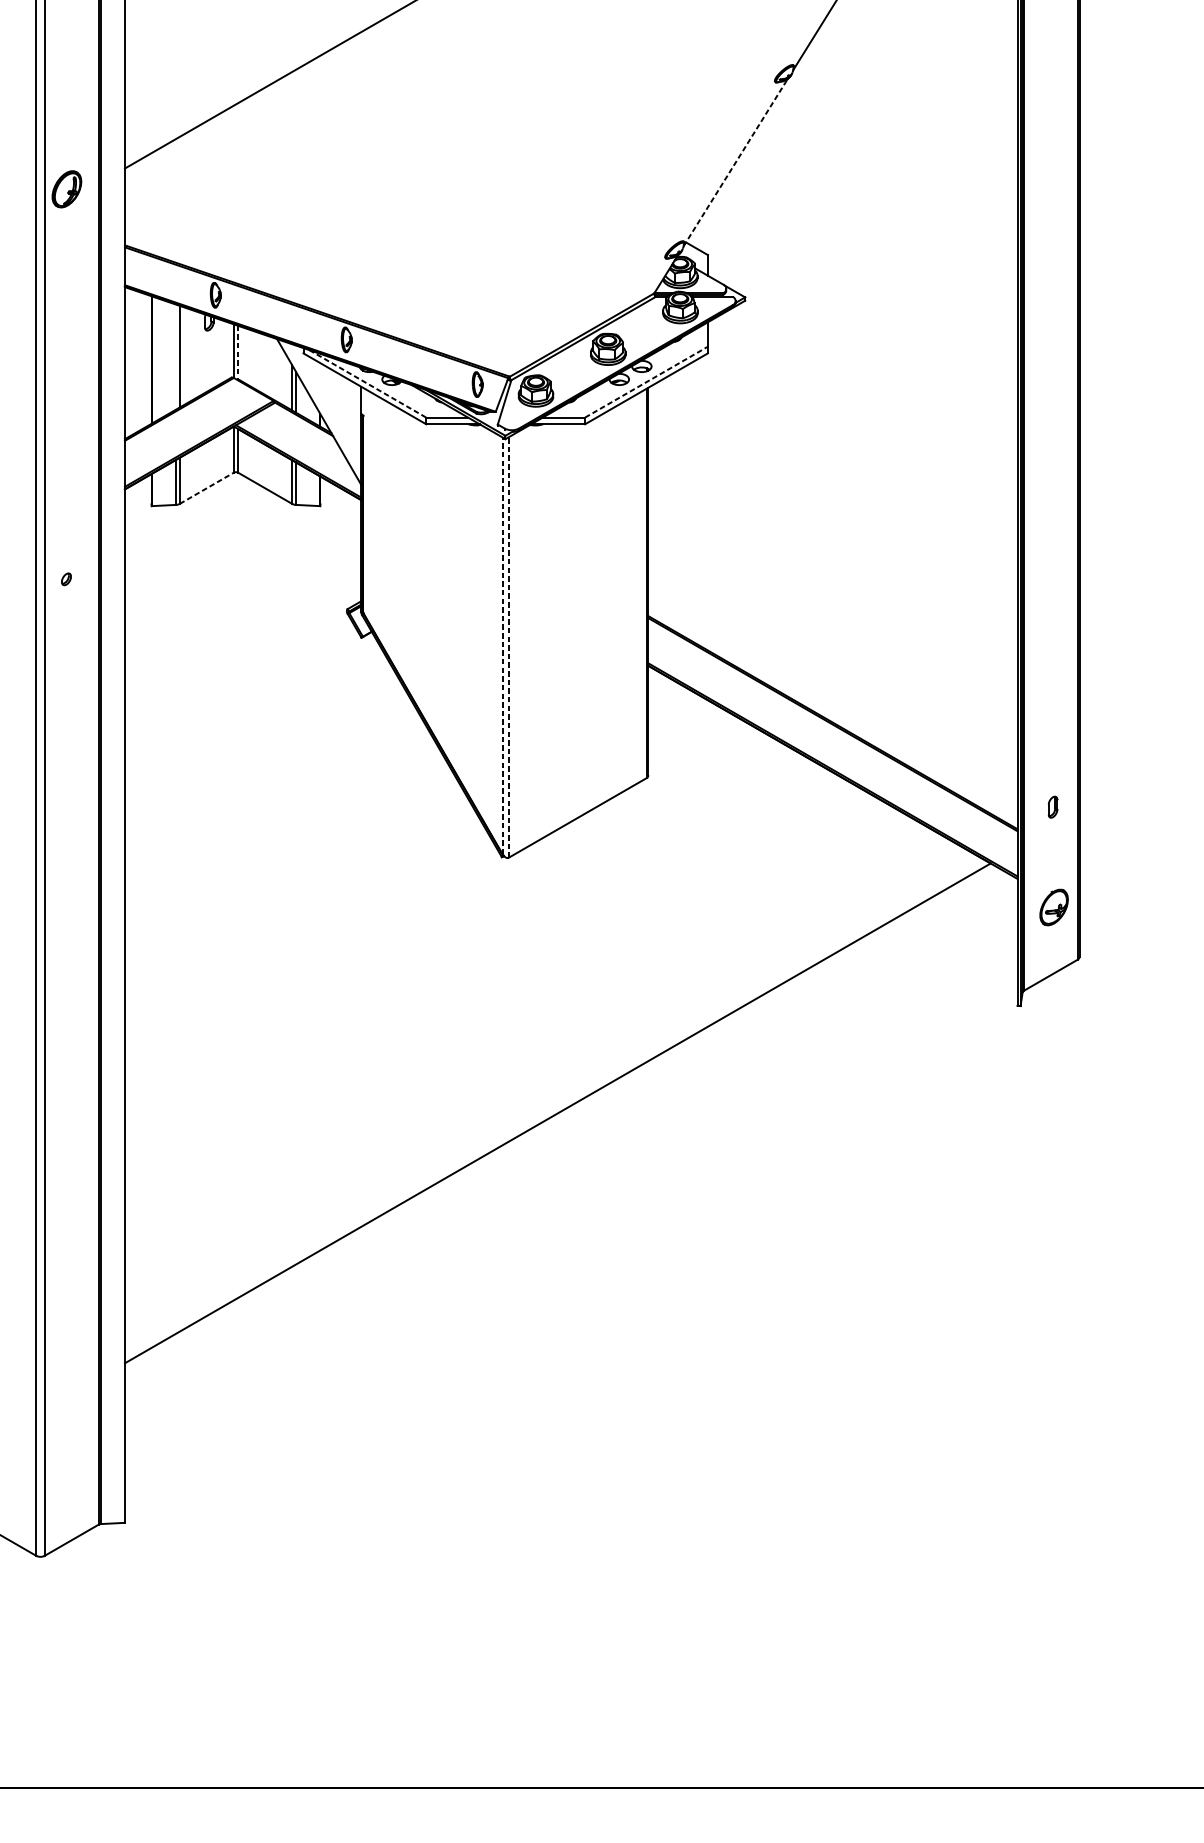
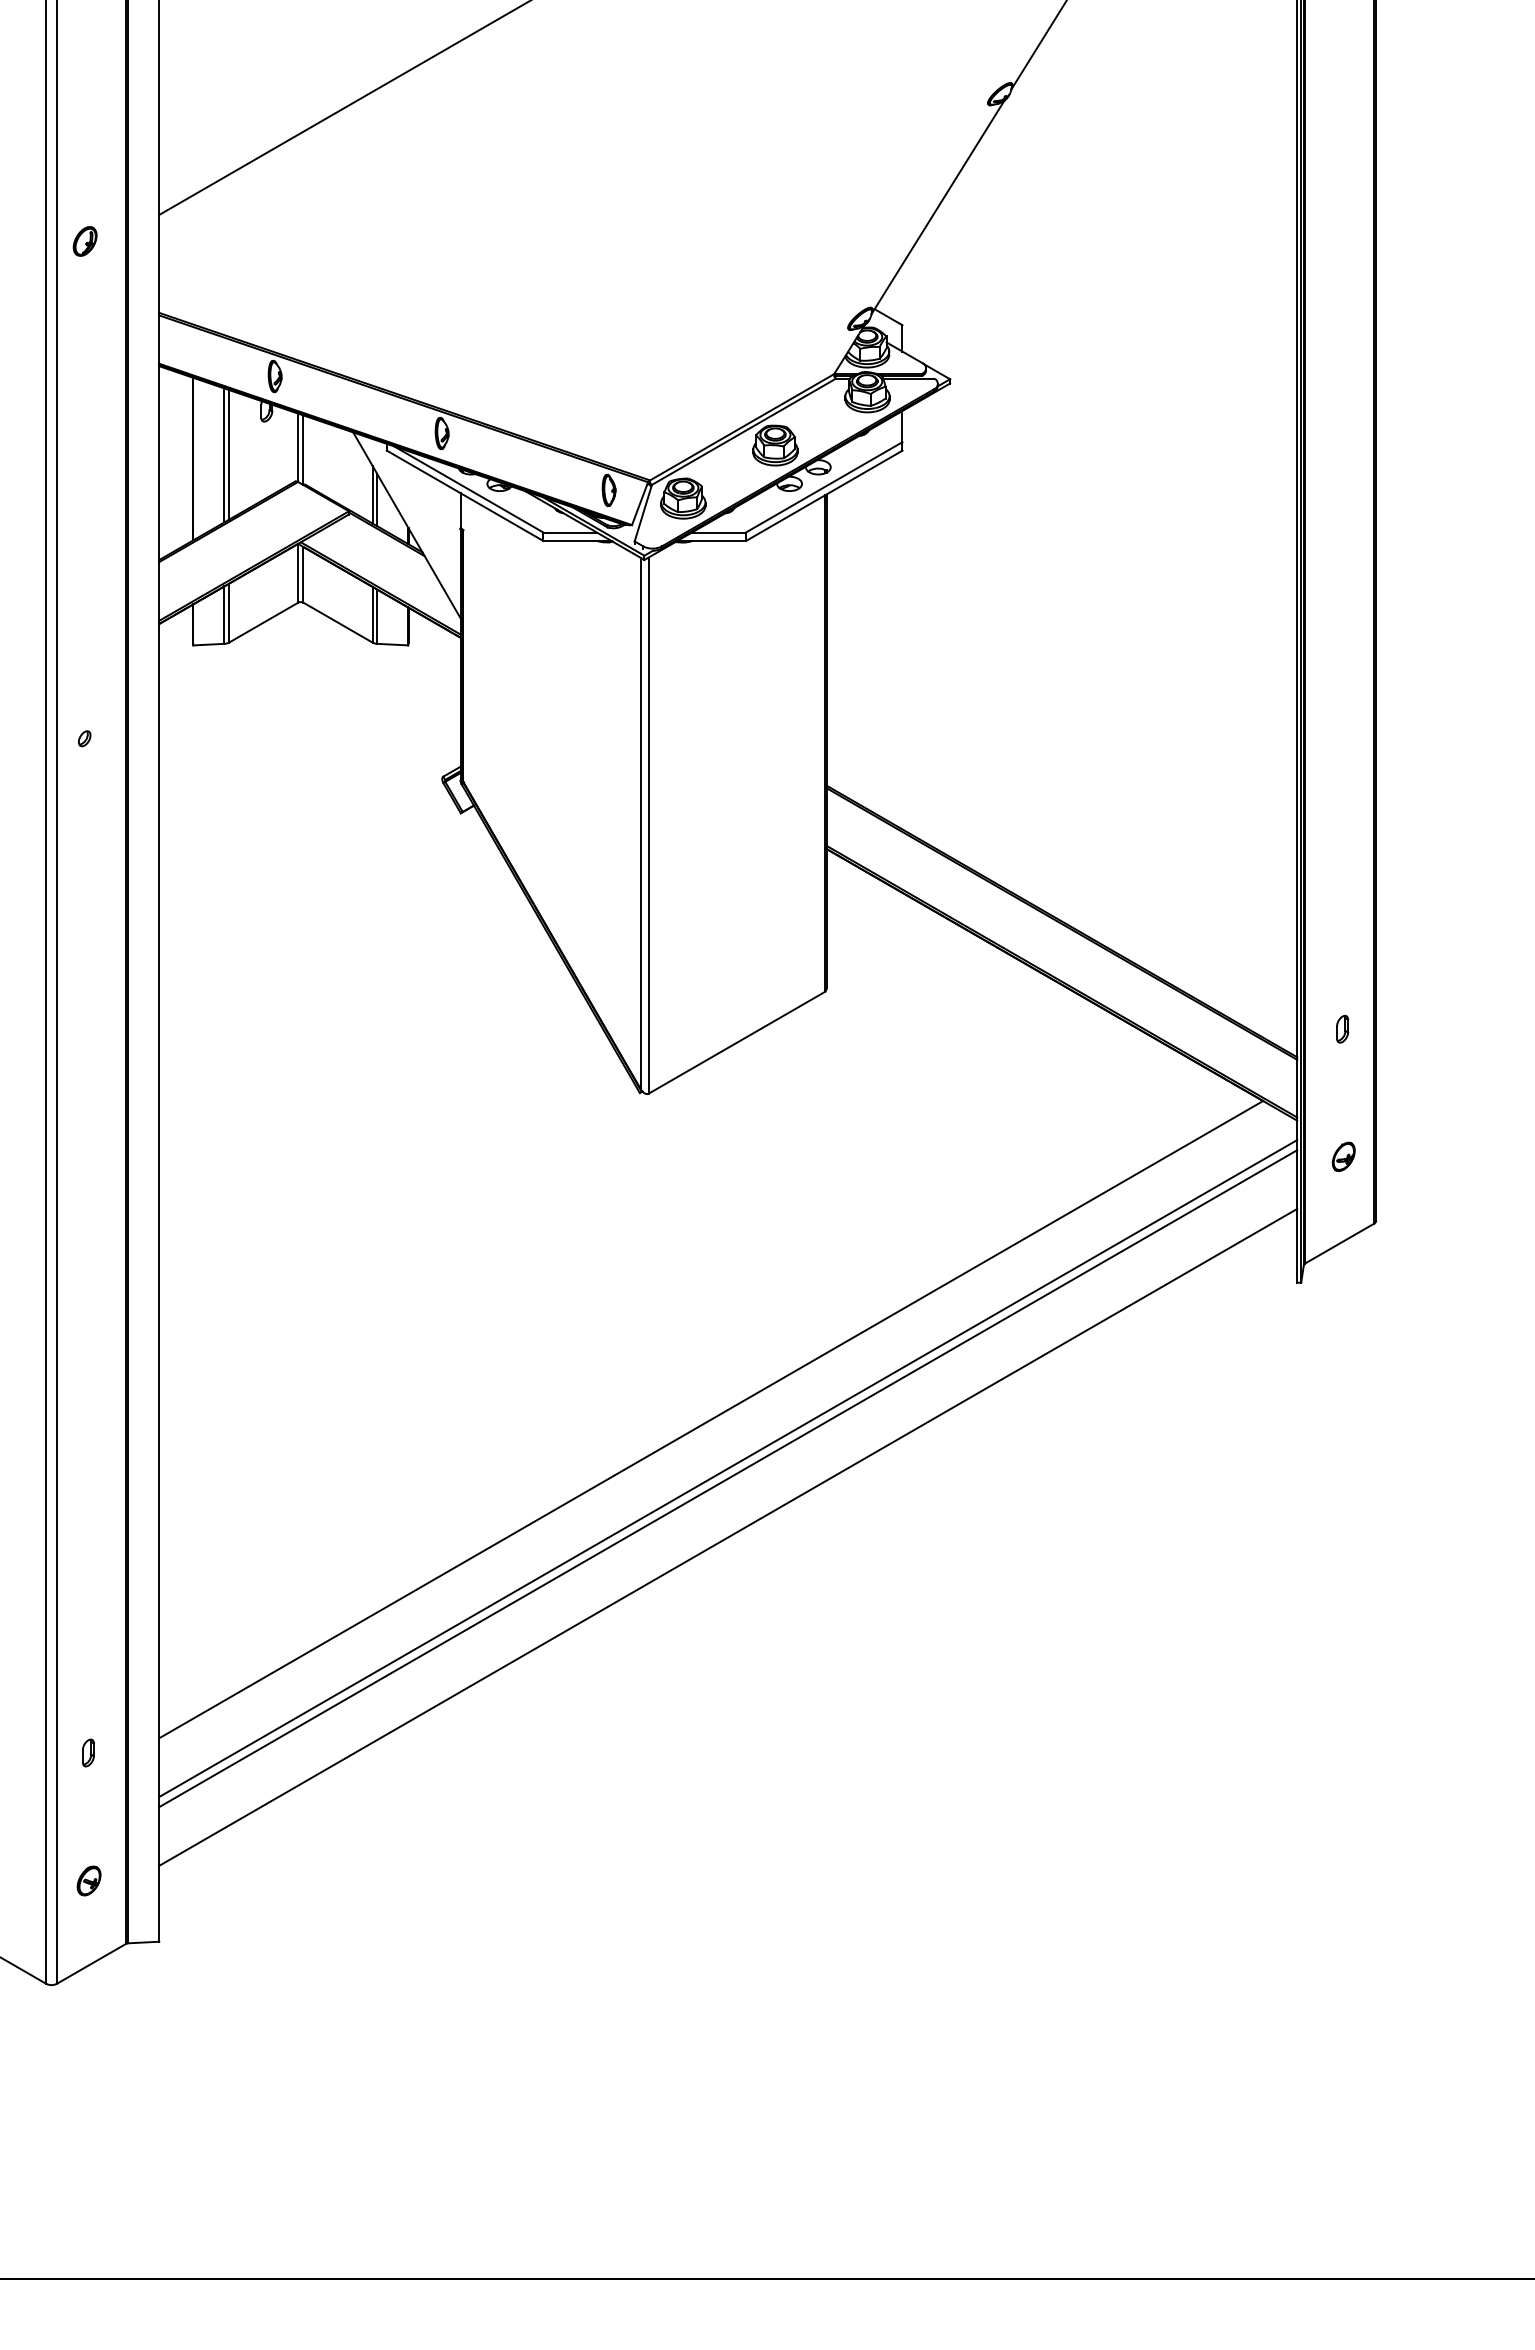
line: (735, 162) -> (937, 207), dashed -> solid
part: (66, 189) -> (84, 241), size x0.62
line: (238, 353) -> (303, 450), dashed -> solid
line: (176, 357) -> (224, 455), added
line: (646, 382) -> (824, 487), dashed -> solid
line: (368, 383) -> (469, 489), dashed -> solid
line: (206, 488) -> (263, 622), dashed -> solid
line: (502, 645) -> (640, 823), dashed -> solid
line: (508, 647) -> (648, 825), dashed -> solid
part: (1053, 906) -> (1343, 1156), size x0.62
line: (571, 1151) -> (728, 1468), added
line: (571, 1159) -> (728, 1478), added
line: (571, 1205) -> (728, 1536), added
part: (69, 1374) -> (88, 1752), added
part: (69, 1474) -> (88, 1880), added

